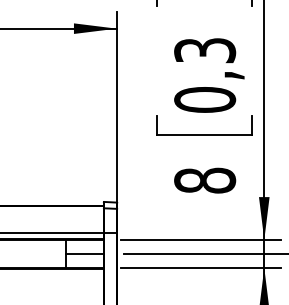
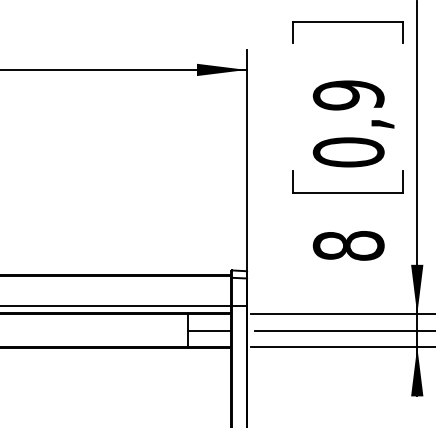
text: (204, 50) -> (348, 95), 0,3 -> 0,9

